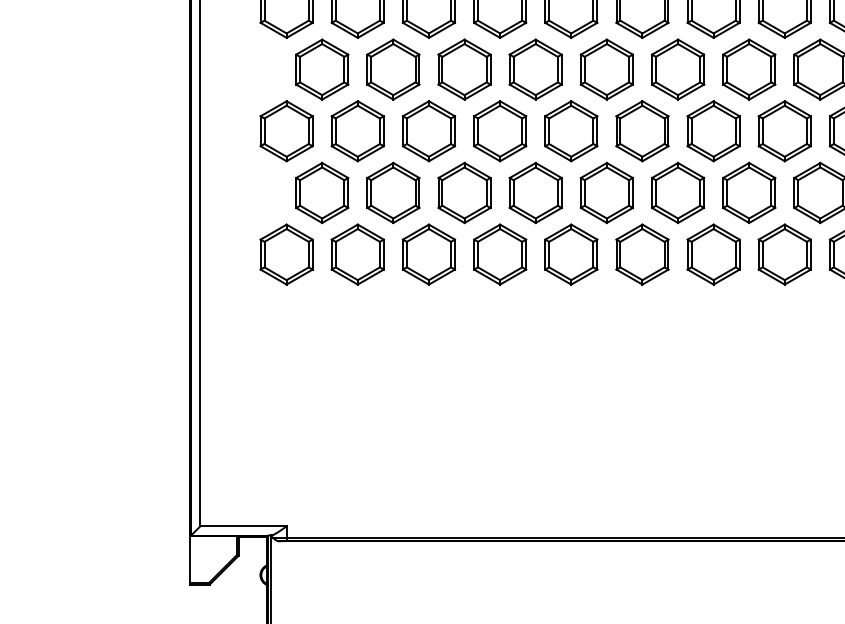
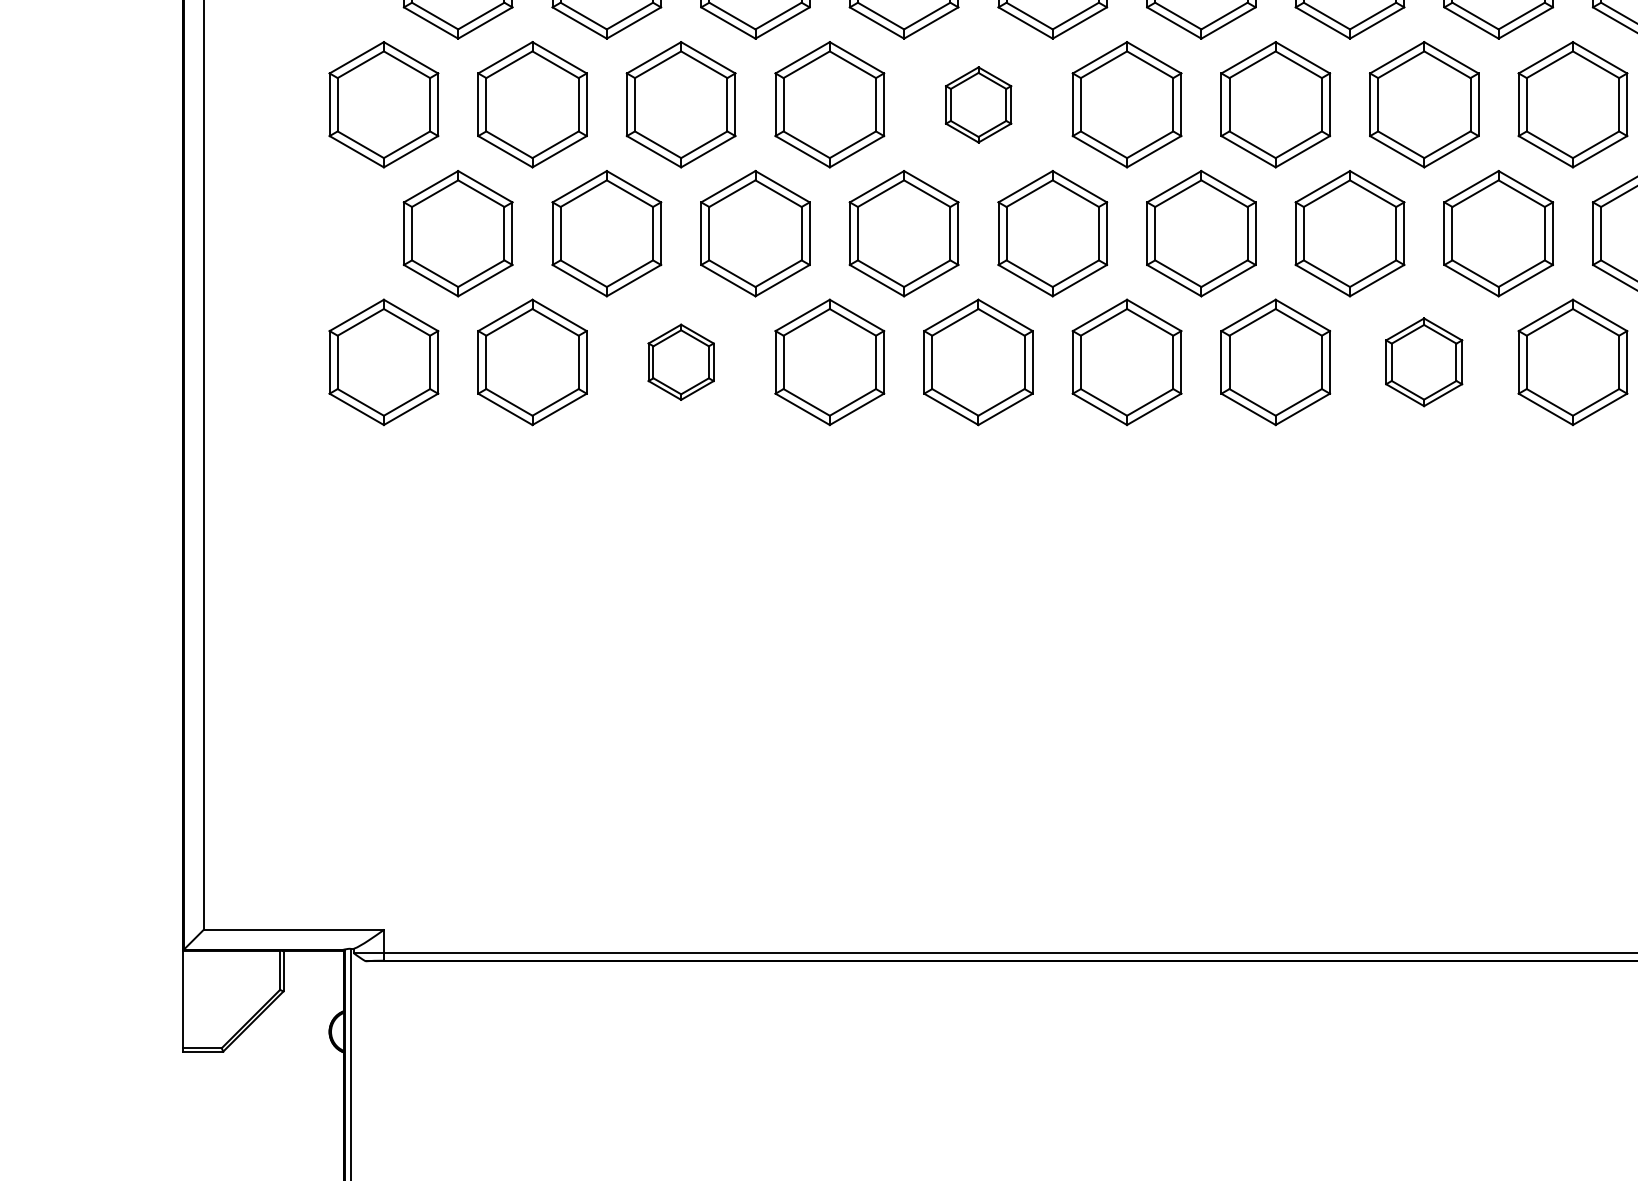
part: (571, 131) -> (978, 105), size x0.6
part: (428, 254) -> (680, 362), size x0.6
part: (784, 254) -> (1423, 362), size x0.7

